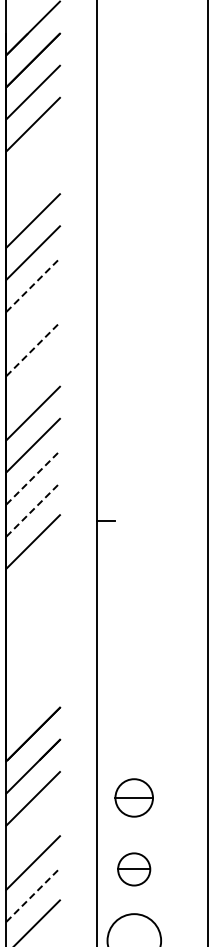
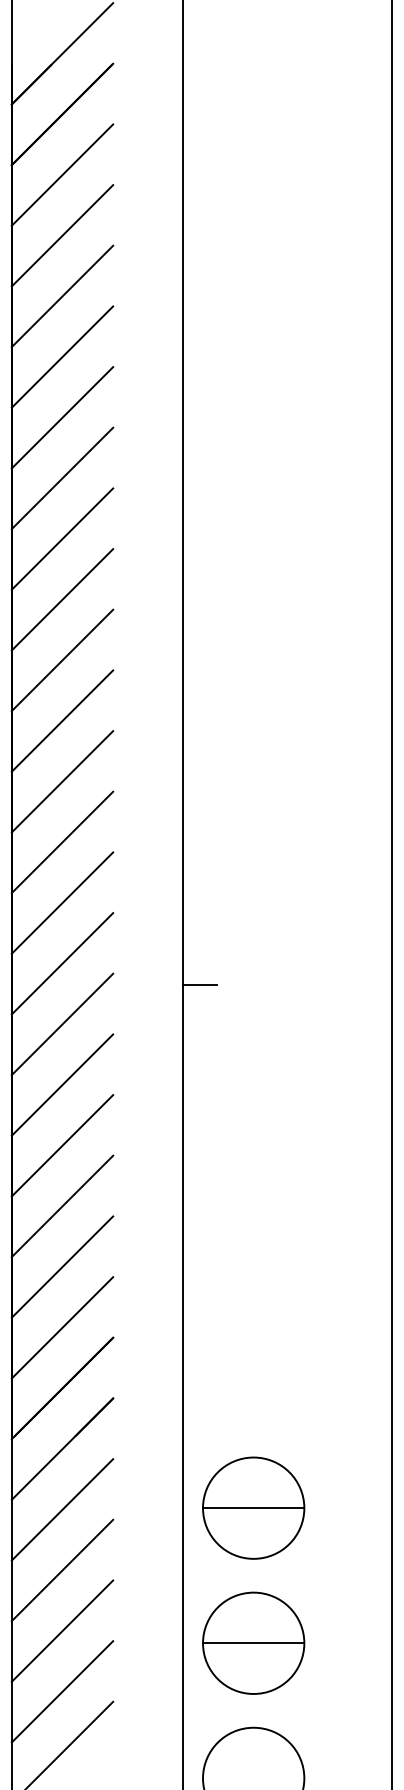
line: (32, 156) -> (61, 295), added
line: (32, 188) -> (61, 356), added
line: (33, 285) -> (63, 539), dashed -> solid
line: (32, 317) -> (61, 600), added
line: (33, 349) -> (63, 660), dashed -> solid
line: (32, 381) -> (61, 721), added
line: (33, 477) -> (63, 902), dashed -> solid
line: (33, 509) -> (63, 963), dashed -> solid
line: (32, 573) -> (61, 1084), added
line: (32, 605) -> (61, 1144), added
line: (32, 638) -> (61, 1206), added
line: (32, 670) -> (61, 1267), added
line: (32, 702) -> (61, 1327), added
part: (133, 797) -> (252, 1507), size x1.43
line: (32, 830) -> (61, 1569), added
part: (133, 869) -> (252, 1643), size x1.67
line: (33, 895) -> (63, 1692), dashed -> solid

